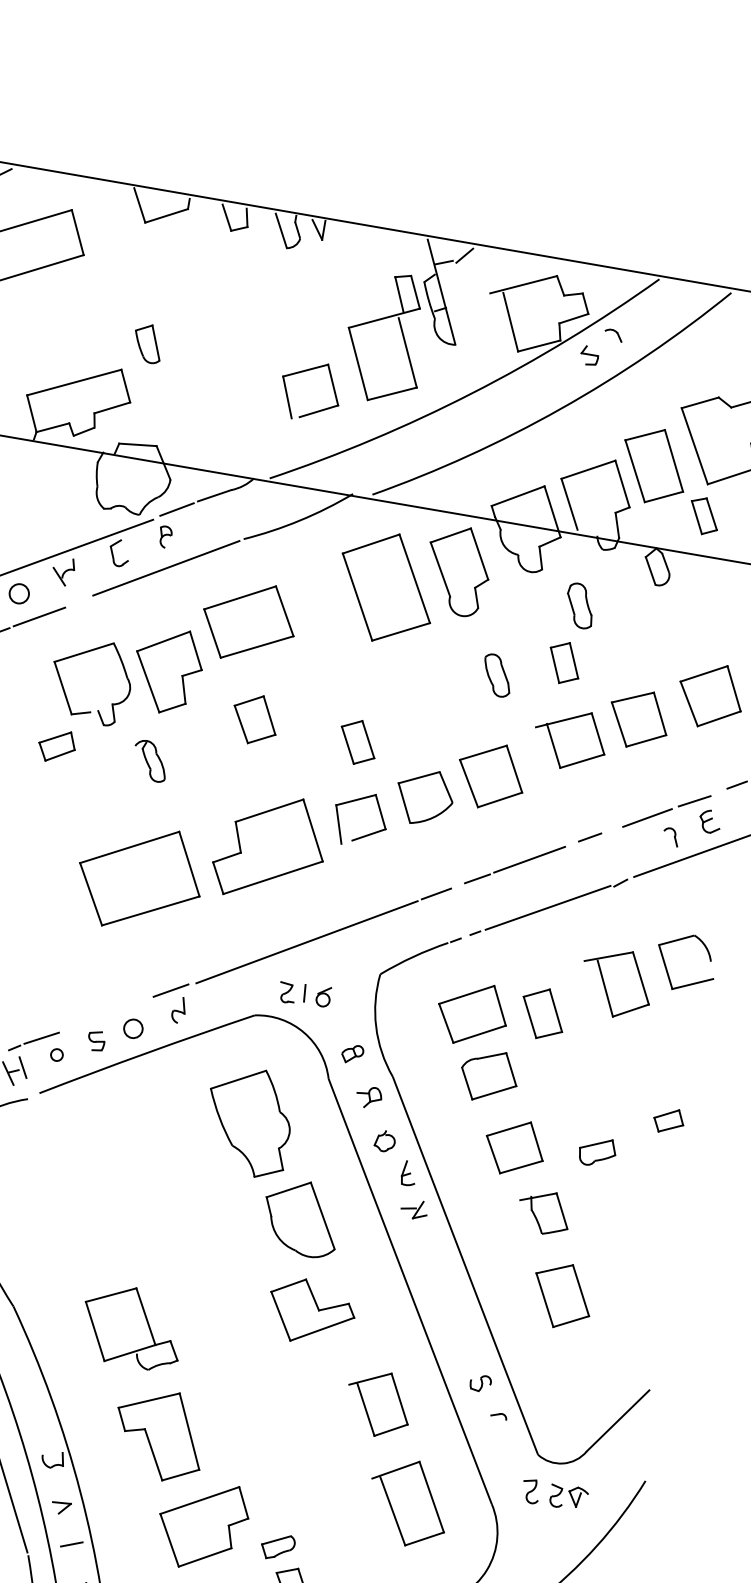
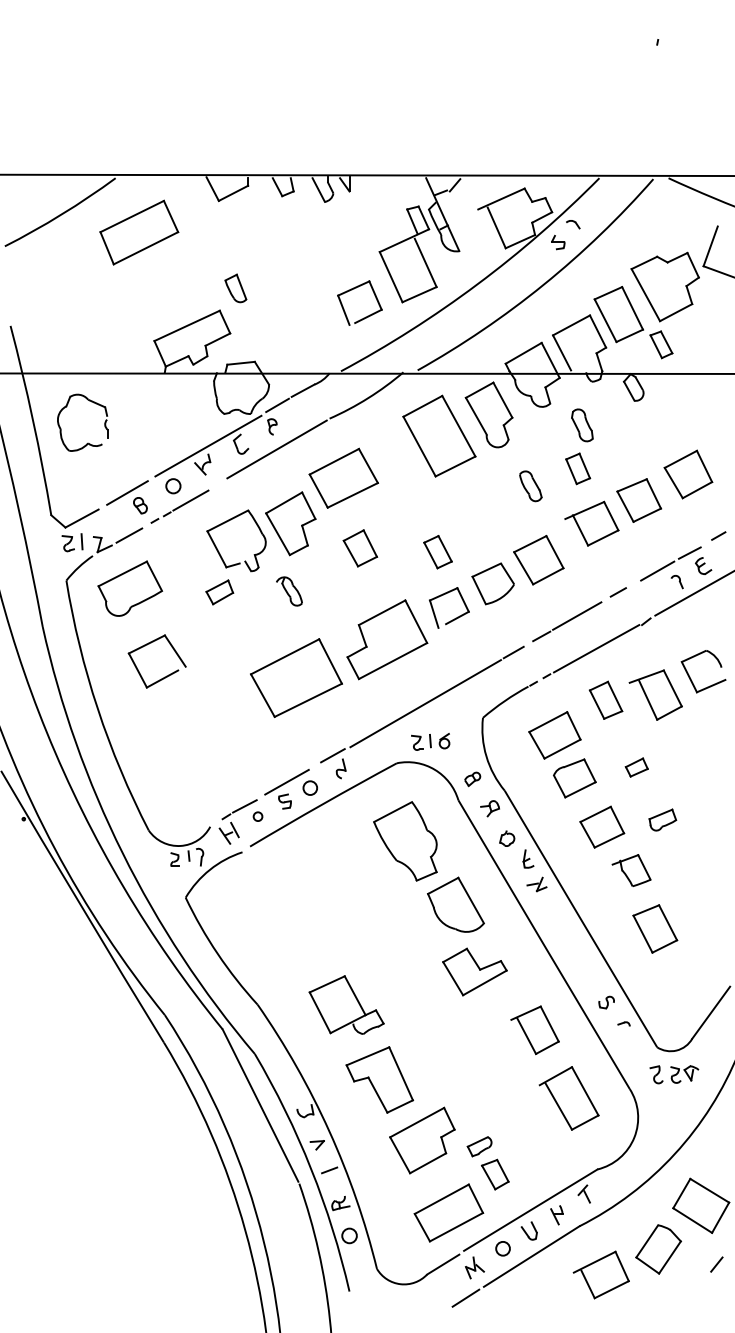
part: (542, 1012) -> (605, 699), moved
line: (103, 1014) -> (286, 781), added
part: (668, 1120) -> (636, 767), moved

